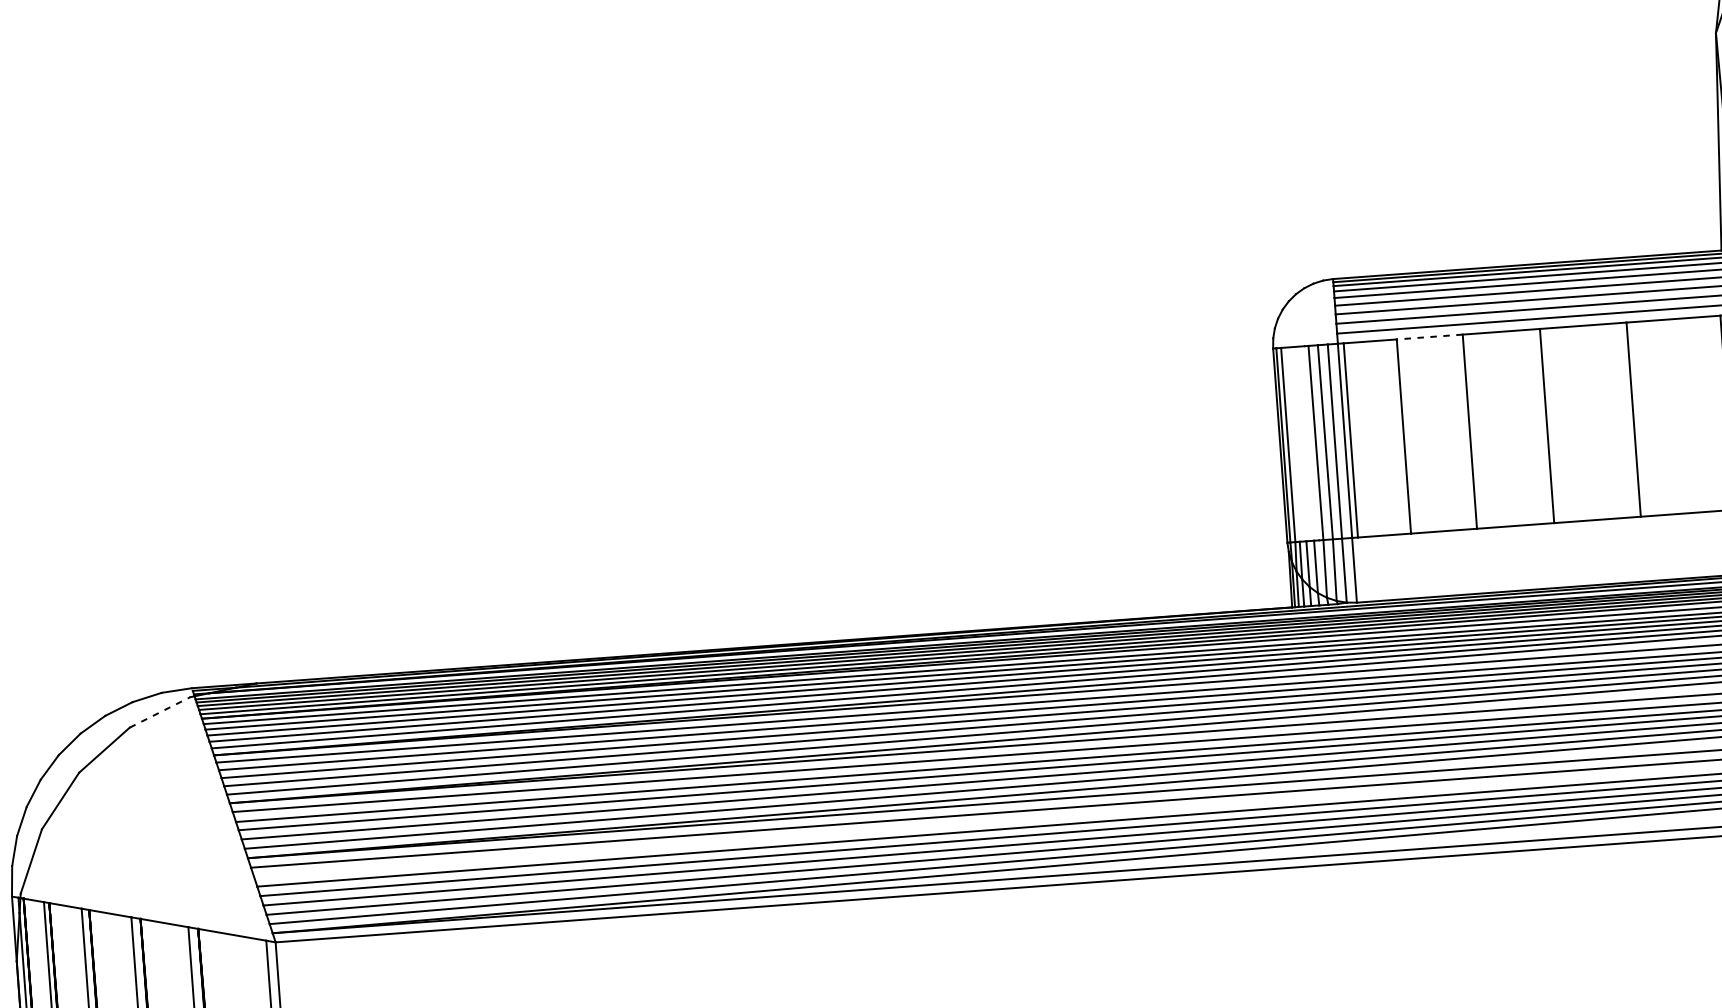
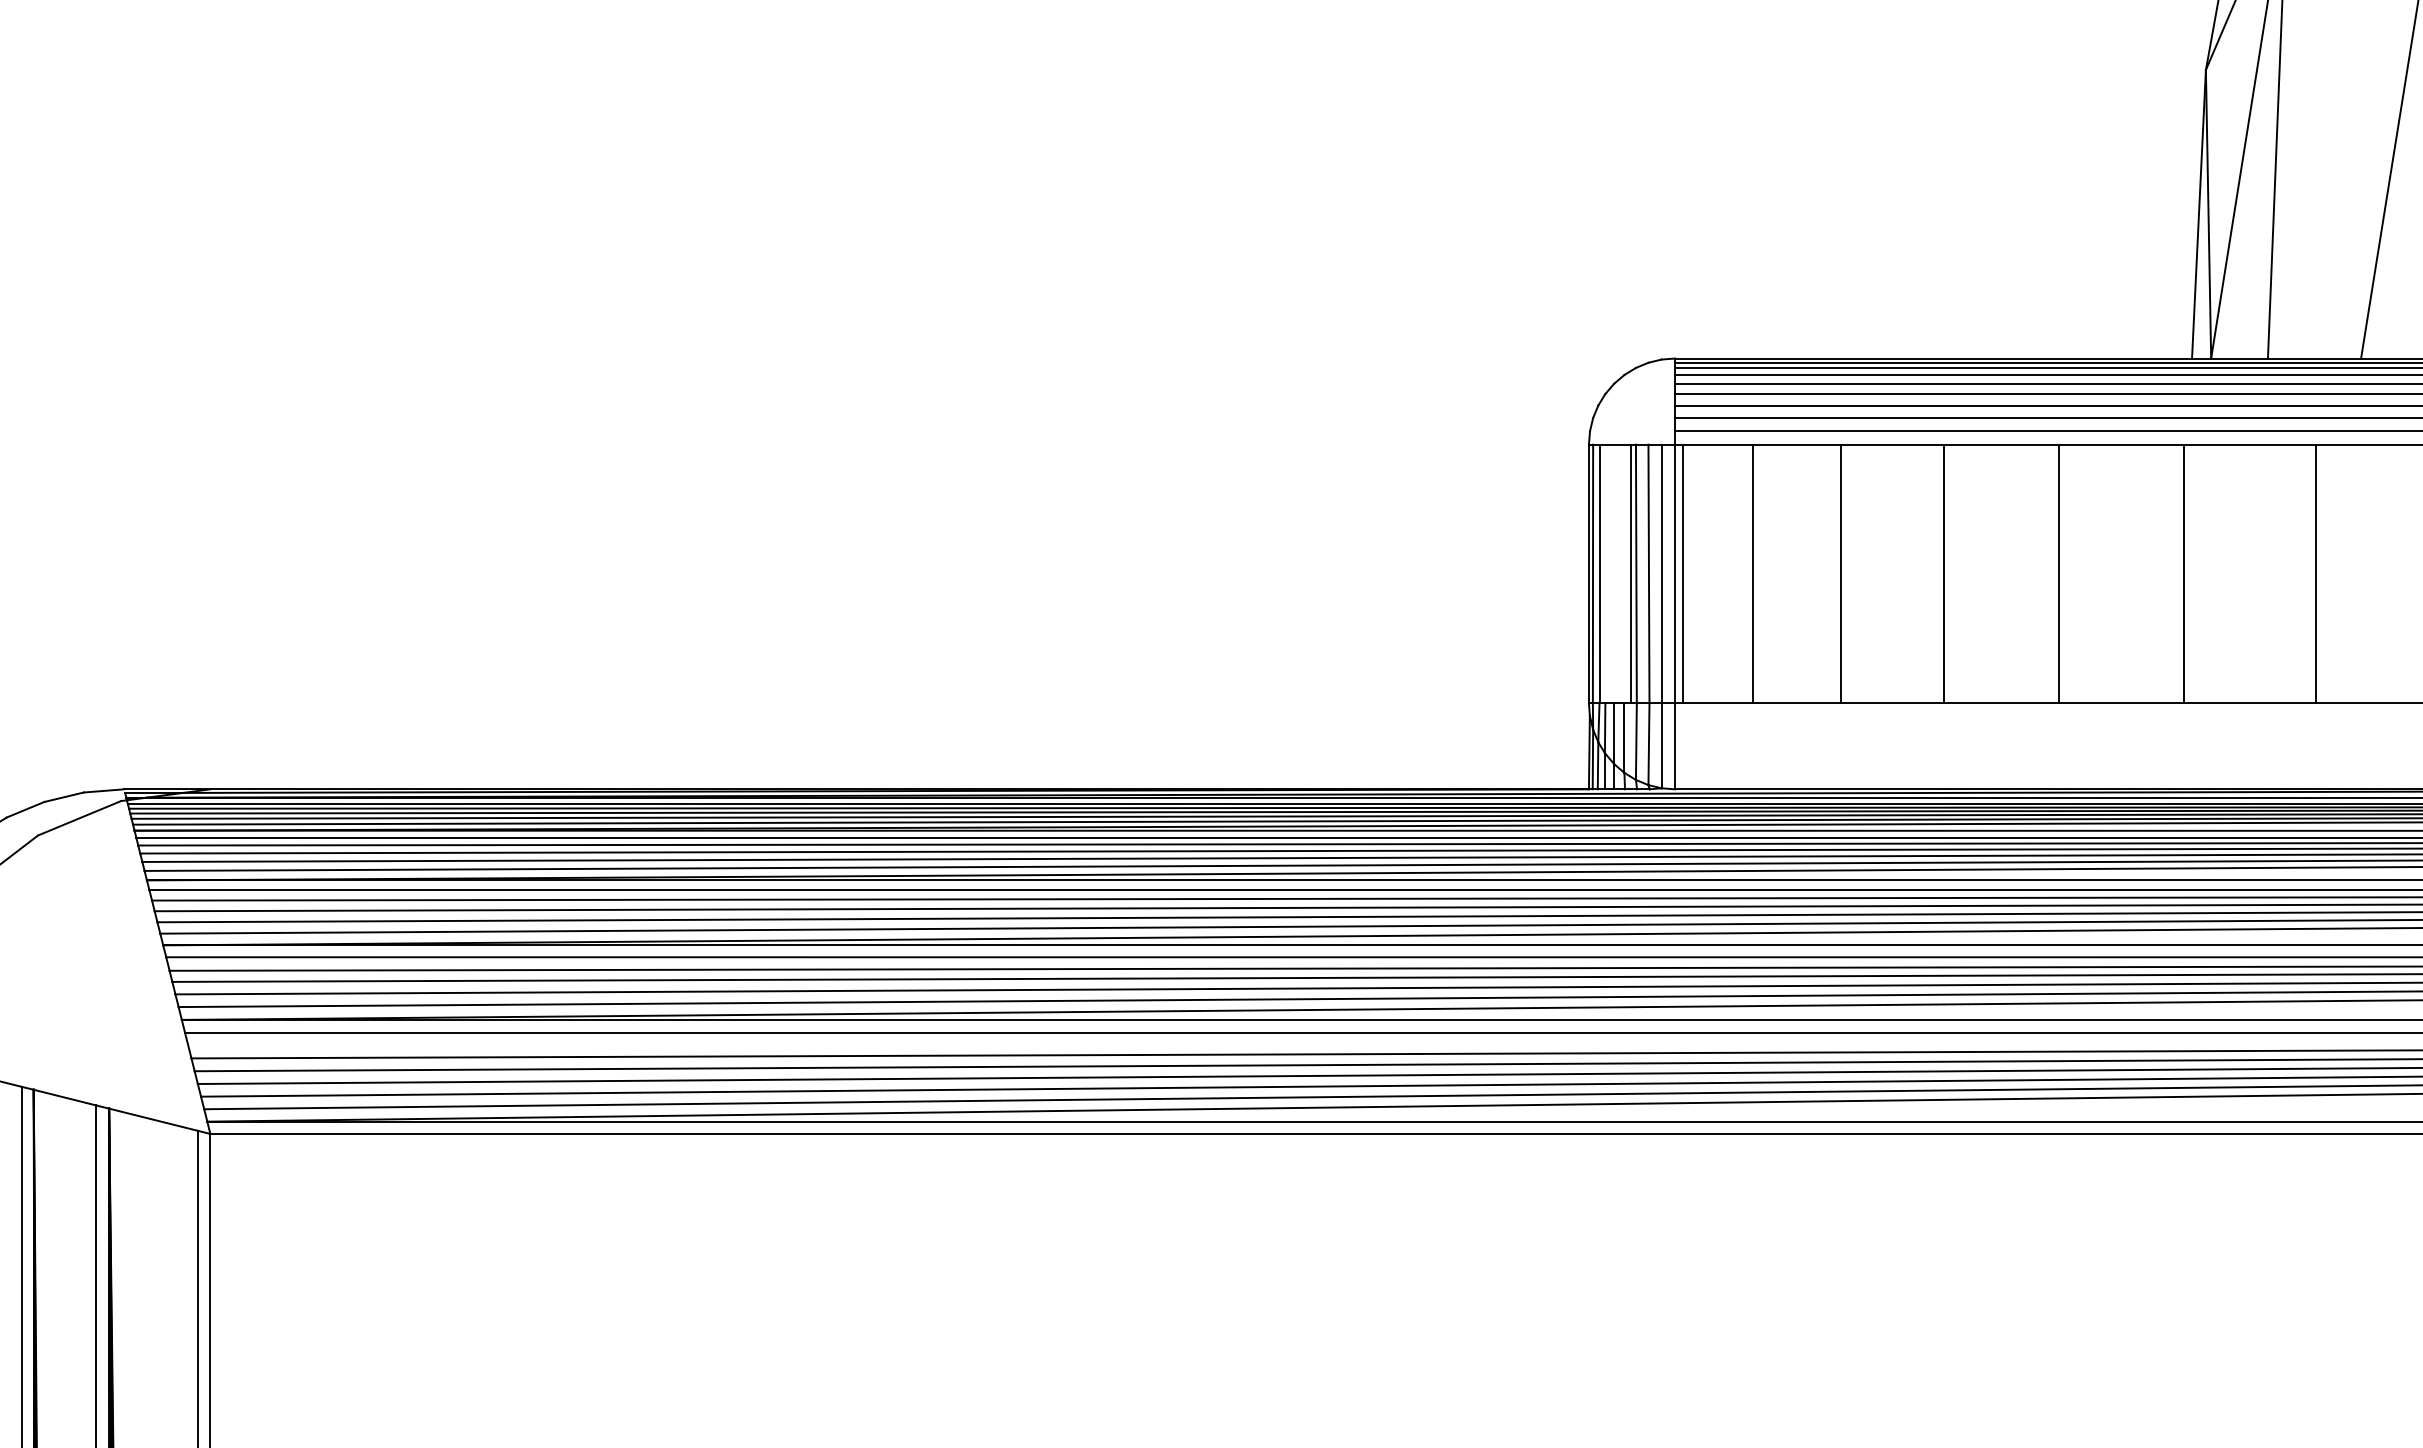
line: (1429, 336) -> (1797, 444), dashed -> solid
line: (1312, 442) -> (1631, 573), added
line: (160, 712) -> (80, 818), dashed -> solid

